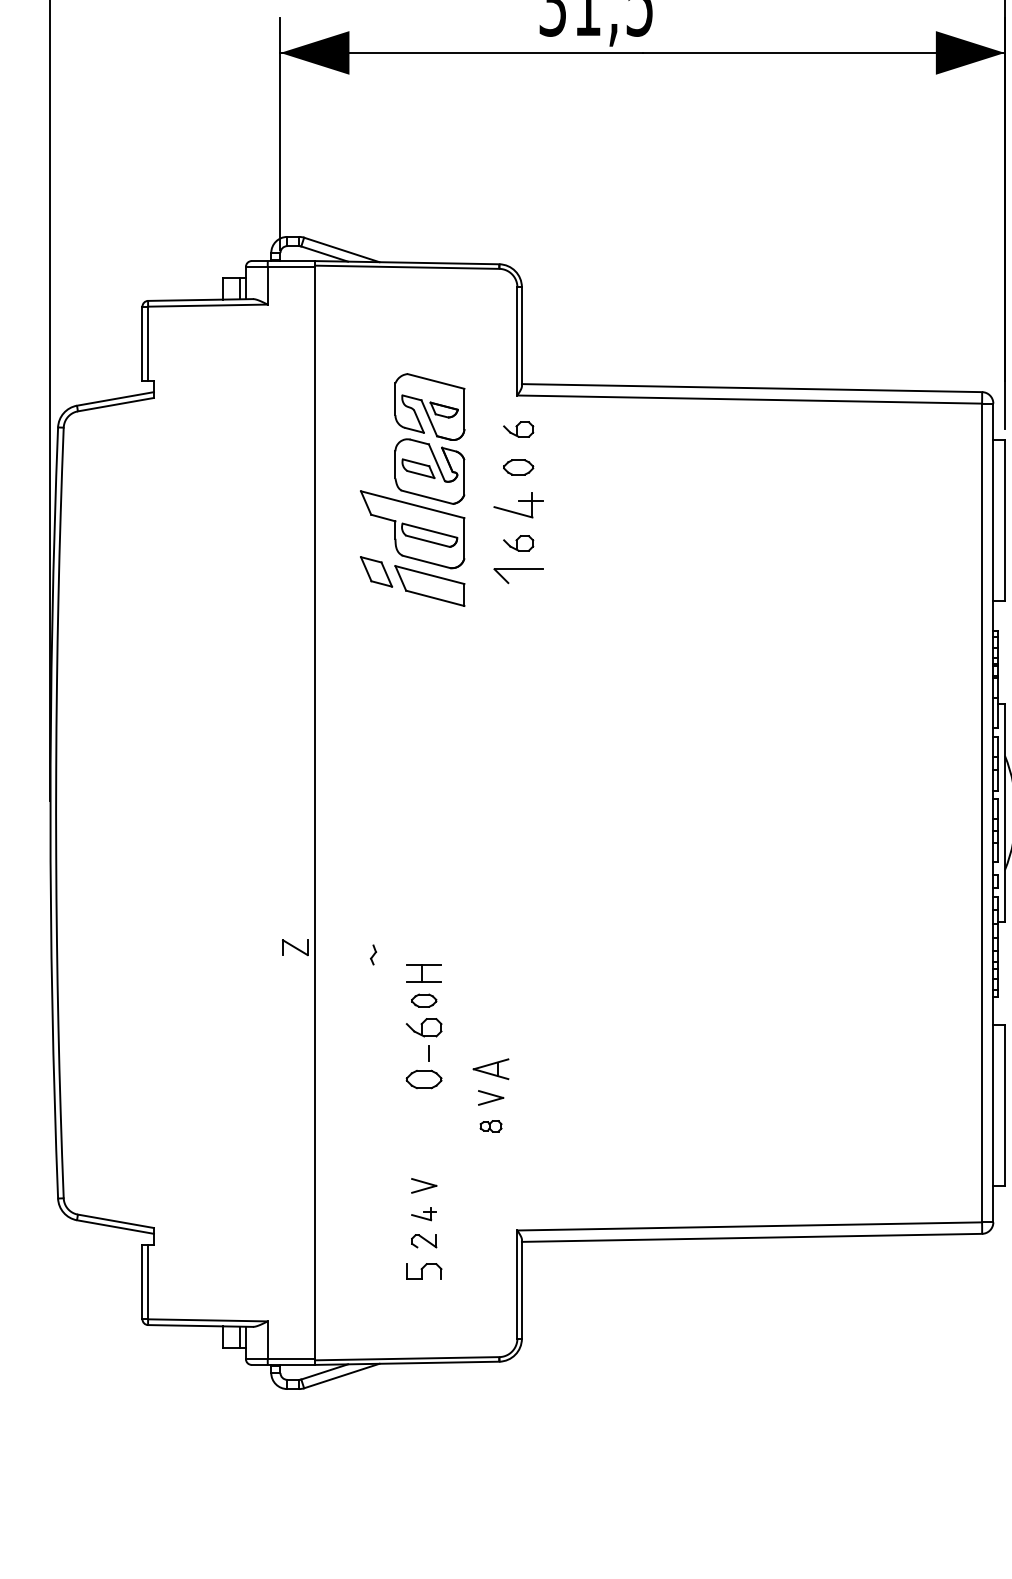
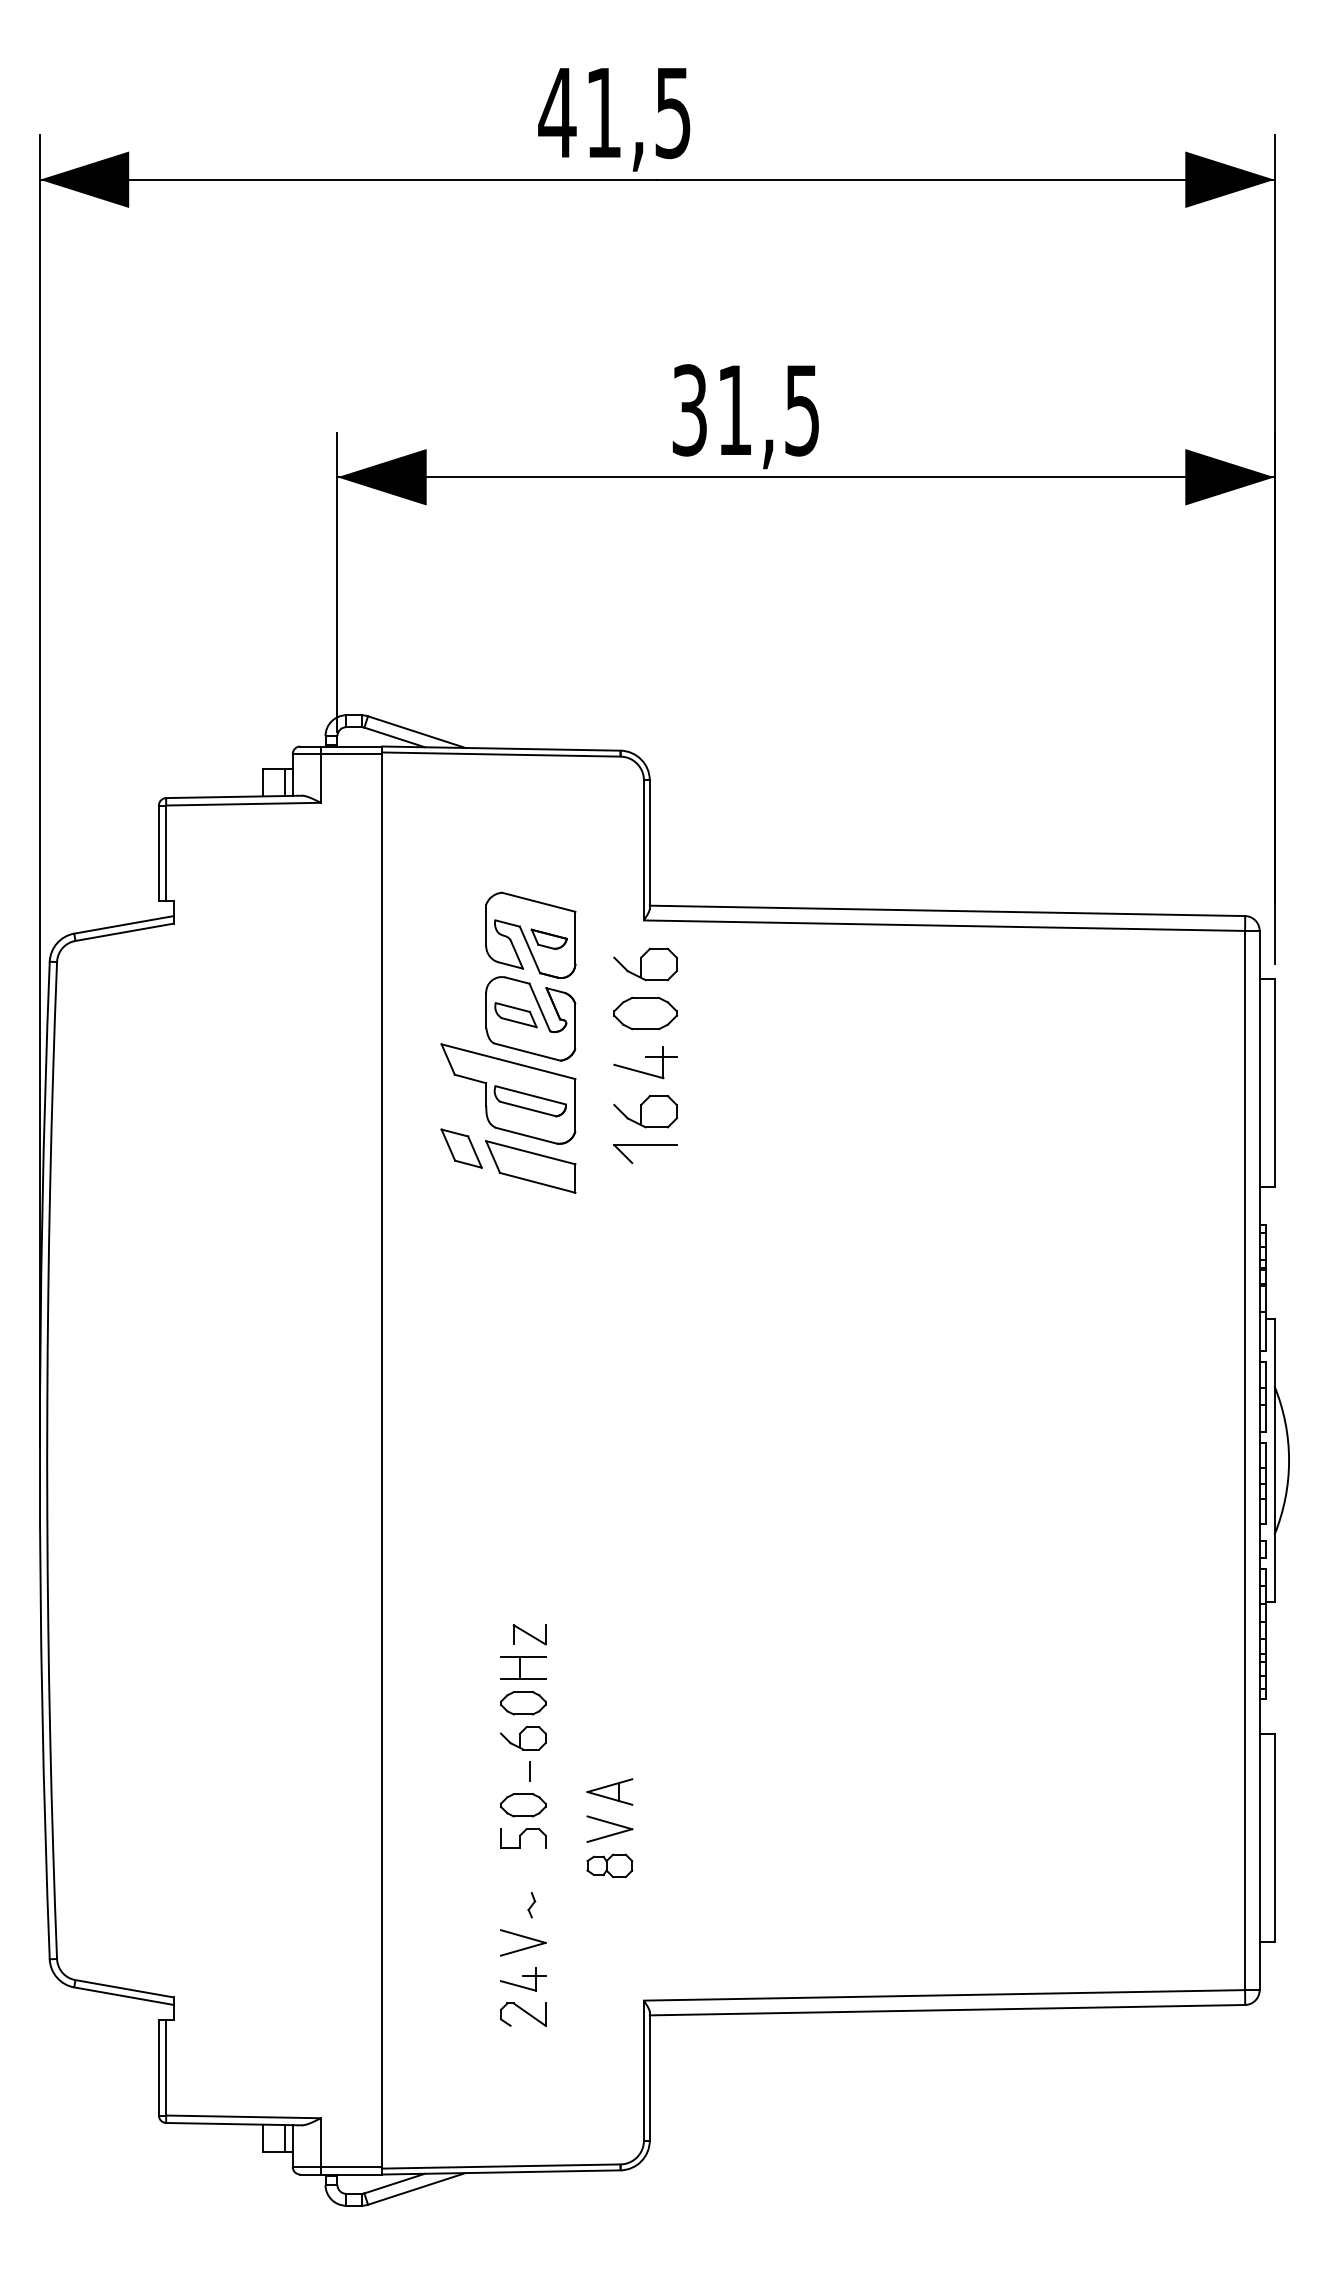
part: (518, 429) -> (645, 964), size x1.67
part: (518, 467) -> (645, 1013), size x1.67
part: (518, 543) -> (645, 1111), size x1.67
part: (295, 947) -> (529, 1634), moved
part: (373, 955) -> (531, 1905), moved
part: (424, 1000) -> (523, 1703), size x1.43
part: (490, 1097) -> (609, 1828), size x1.43
part: (490, 1126) -> (609, 1865), size x1.67
part: (424, 1185) -> (523, 1942), size x1.43
part: (424, 1214) -> (523, 1979), size x1.43
part: (424, 1241) -> (523, 2014), size x1.43
part: (424, 1271) -> (523, 1838), moved

